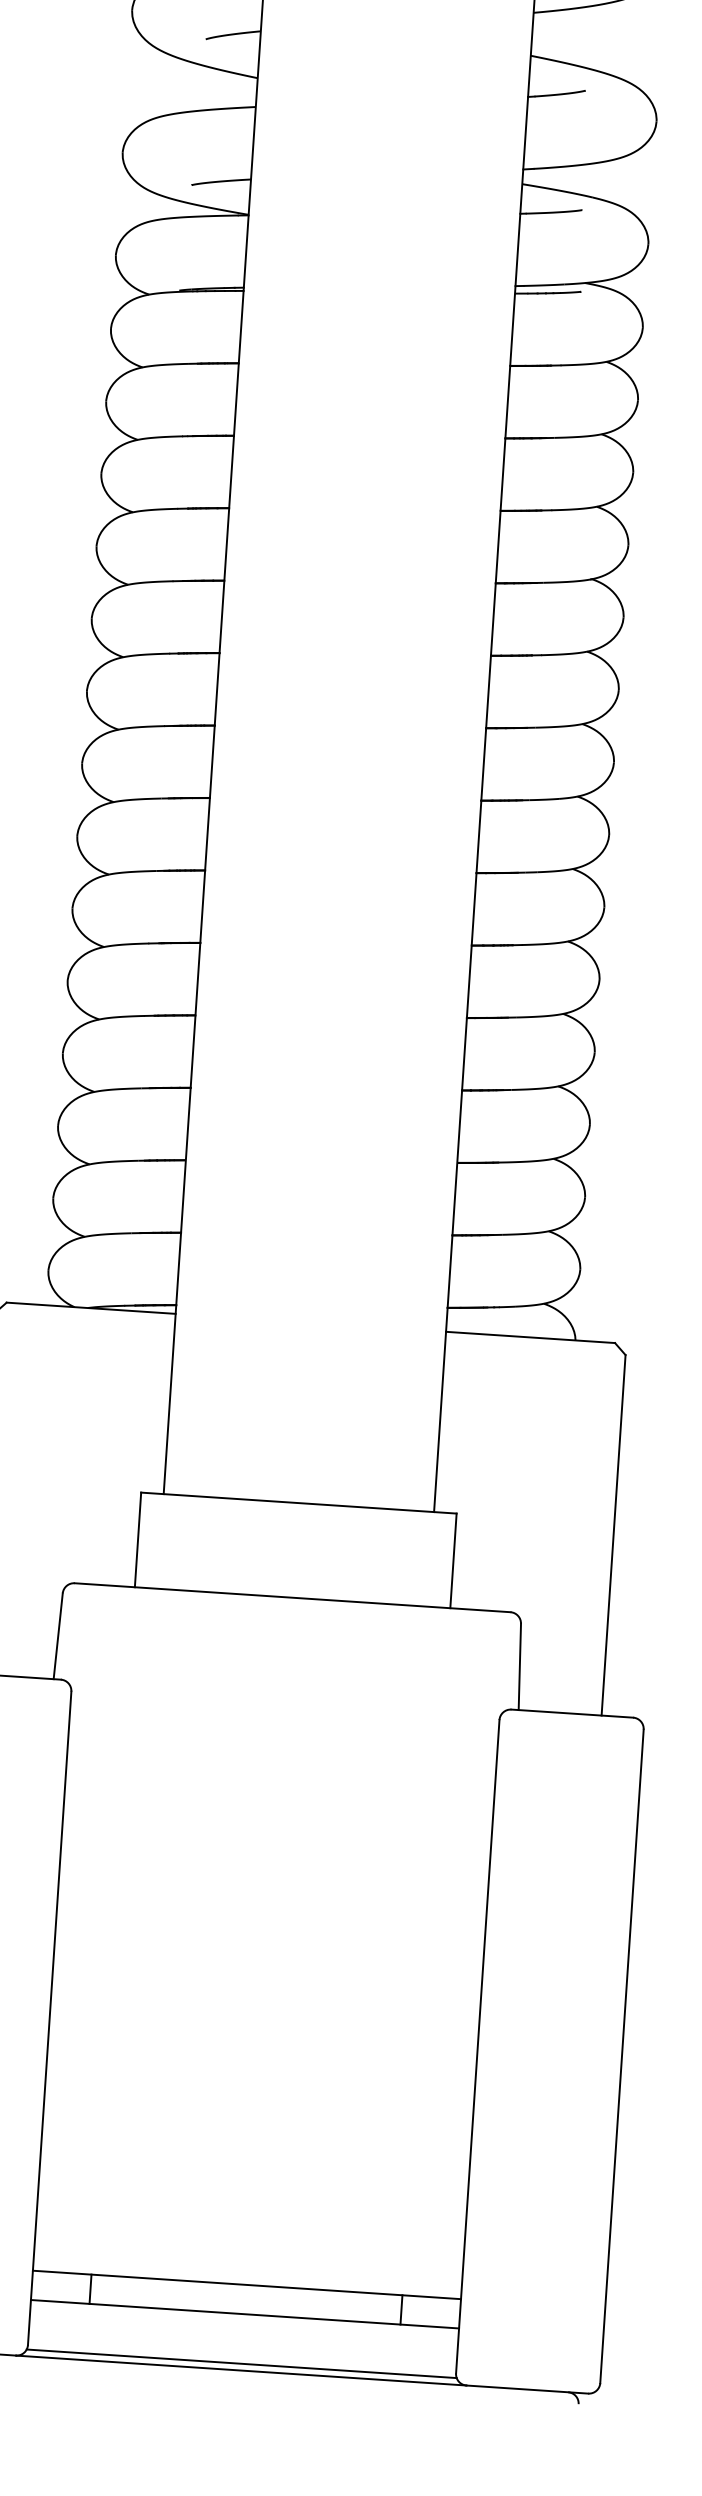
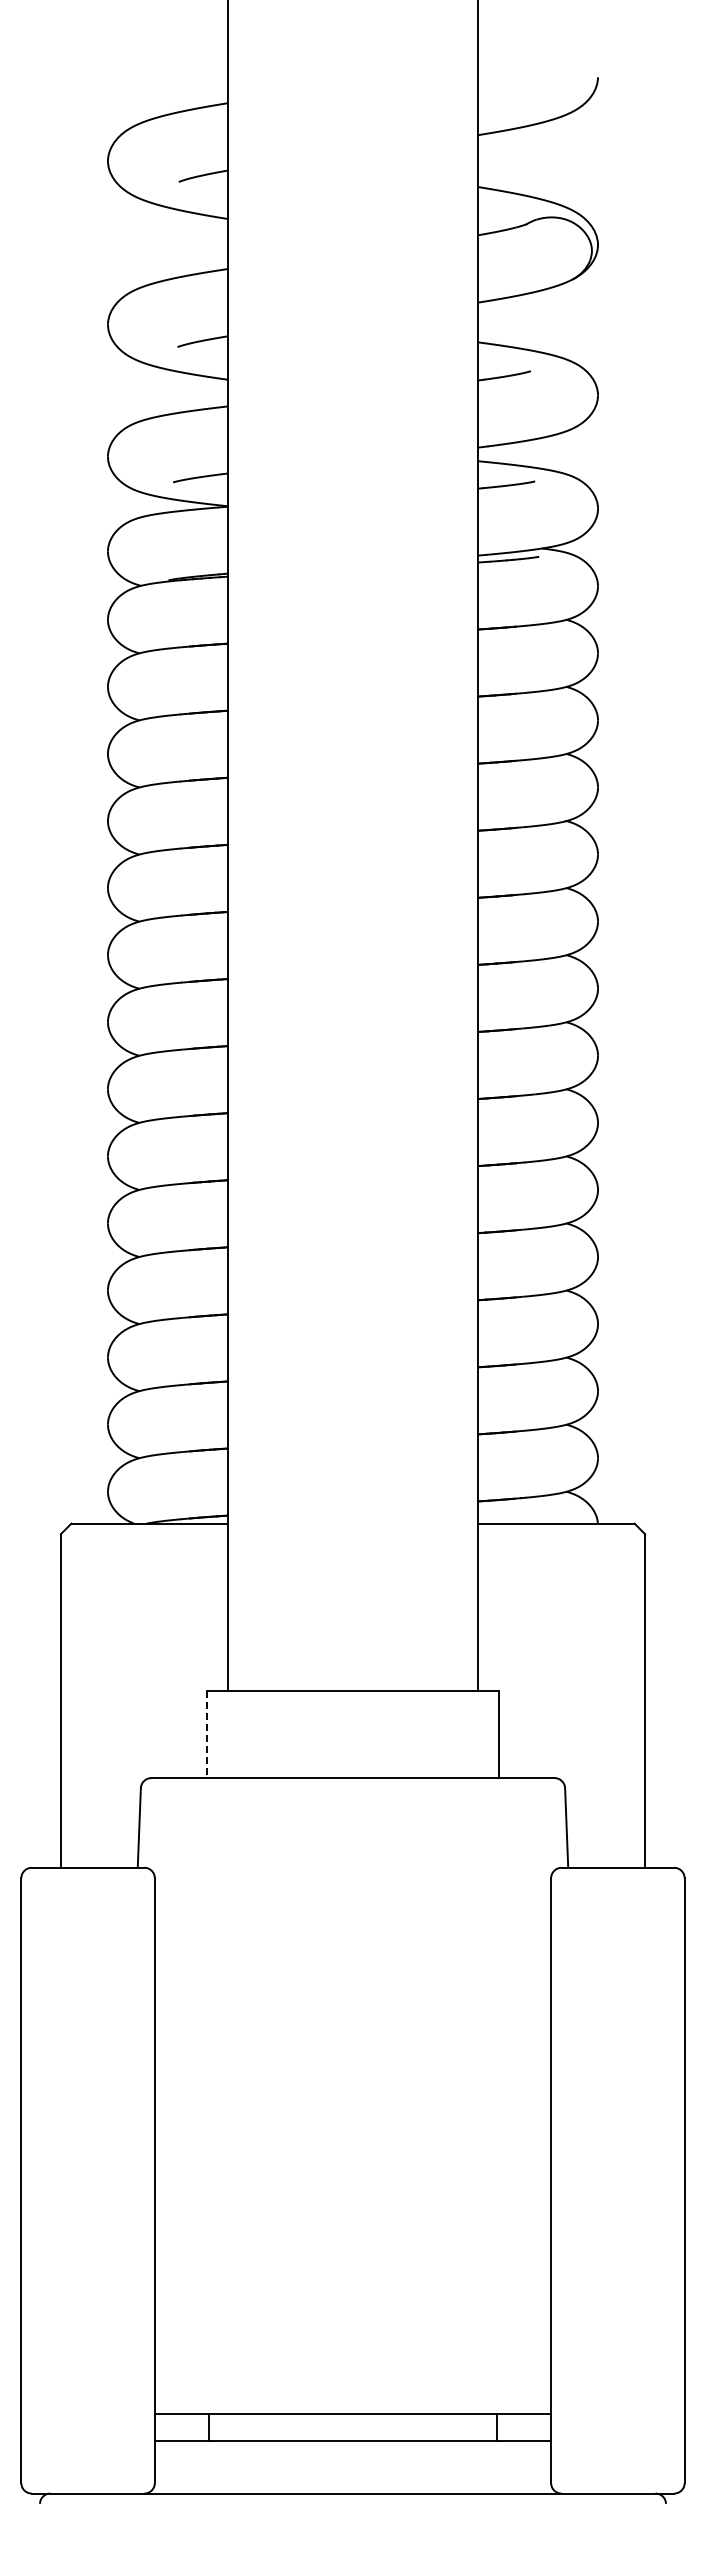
line: (137, 1540) -> (206, 1734), solid -> dashed
line: (241, 2363) -> (352, 2487), removed

